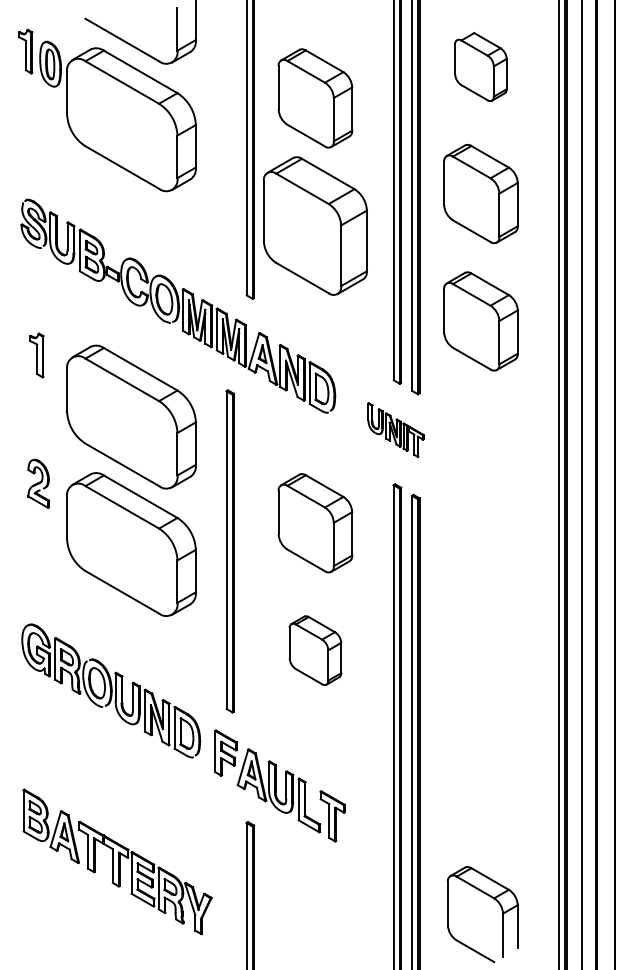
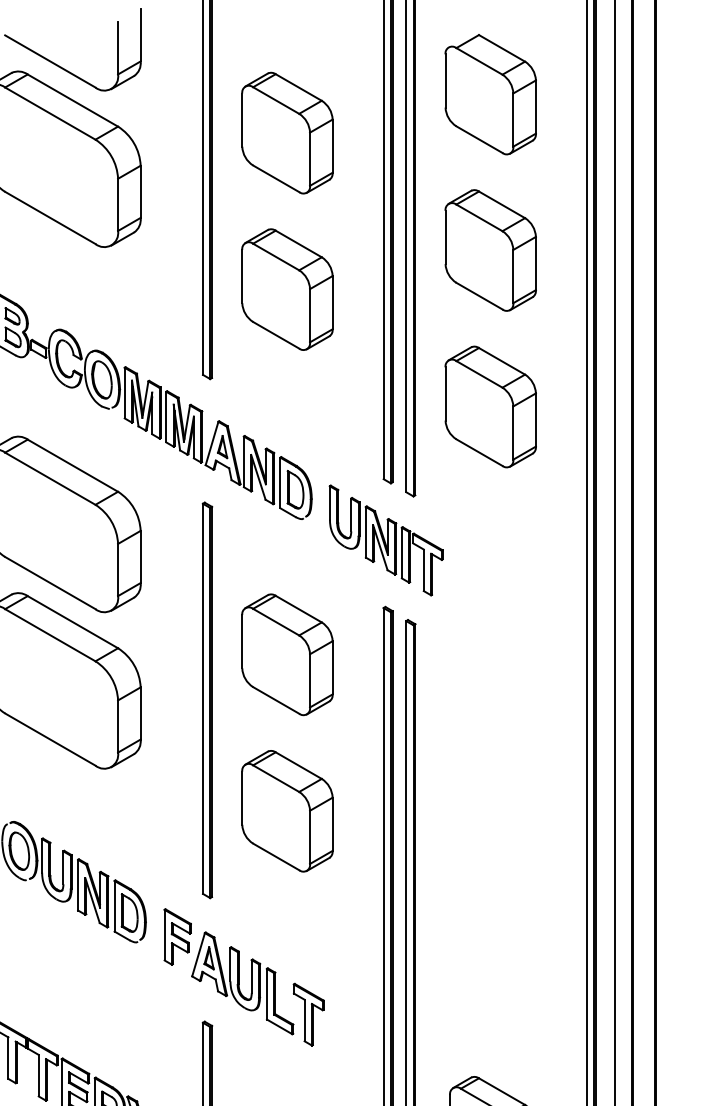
part: (480, 66) -> (490, 93), size x1.43
part: (315, 225) -> (287, 289), size x0.71
part: (395, 429) -> (385, 539), size x1.67
part: (230, 551) -> (207, 700), moved
part: (315, 650) -> (287, 811), size x1.43

